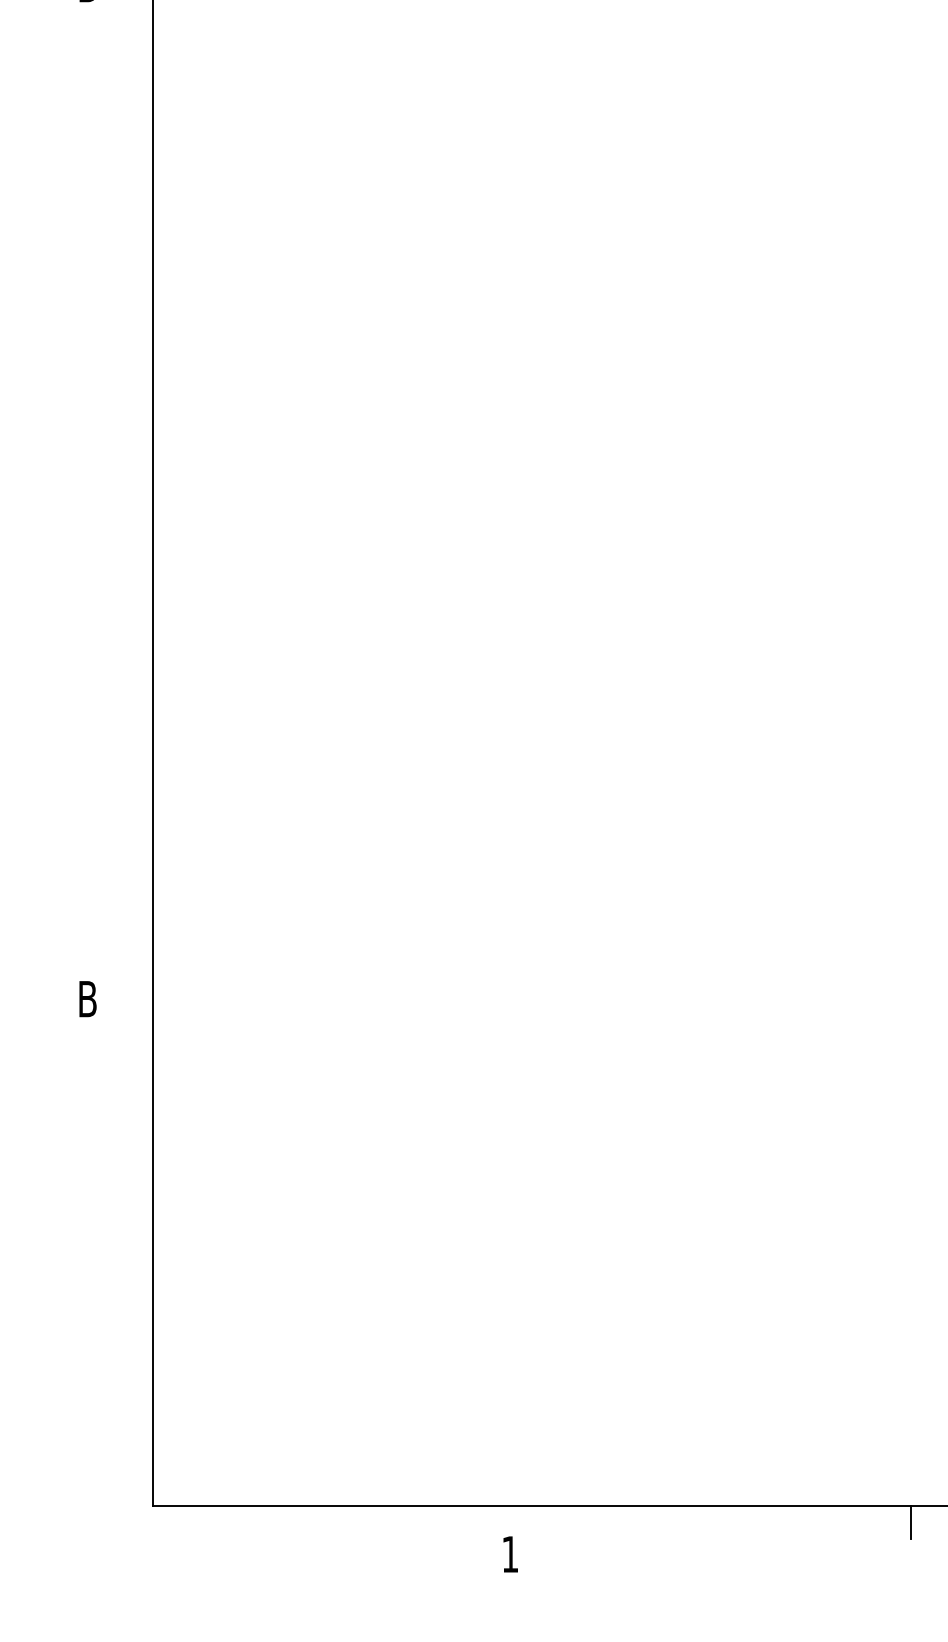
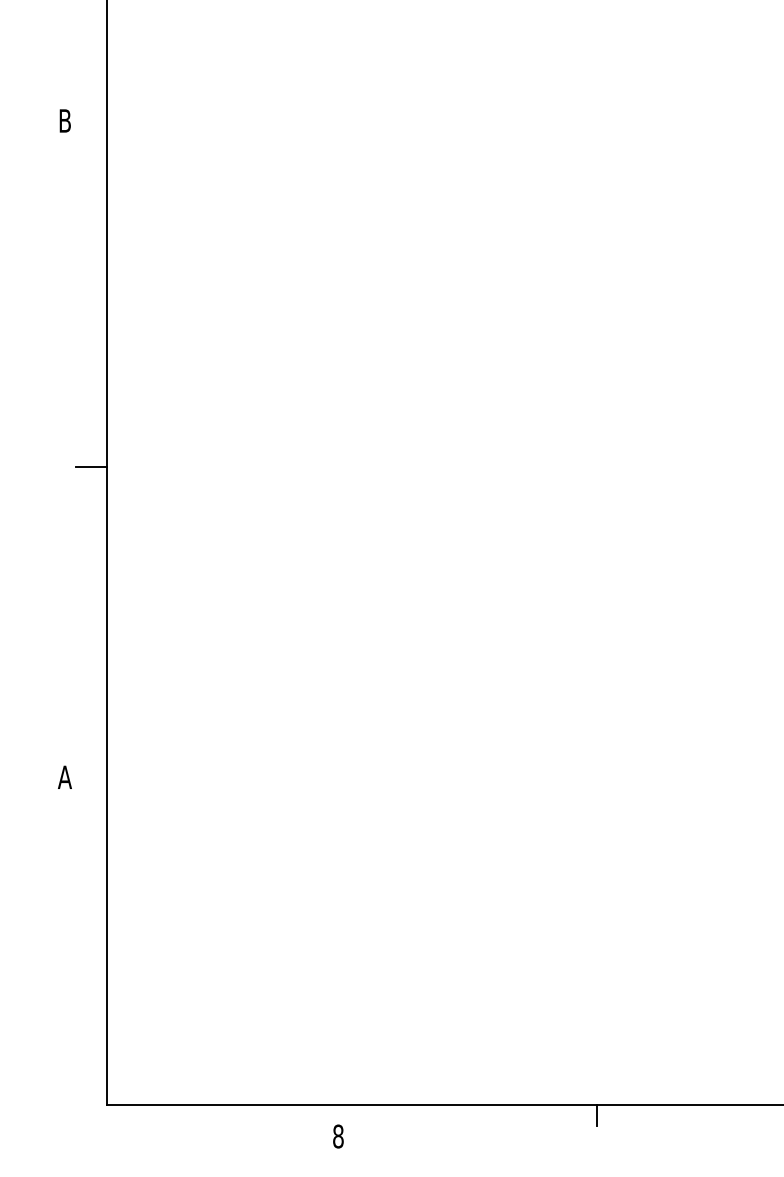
line: (128, 519) -> (91, 467), added
text: (86, 997) -> (64, 776), B -> A
text: (510, 1554) -> (338, 1136), 1 -> 8

